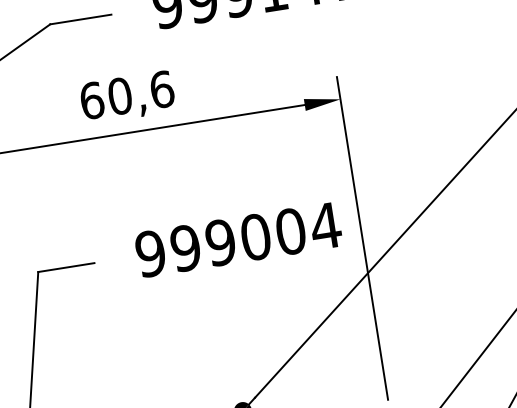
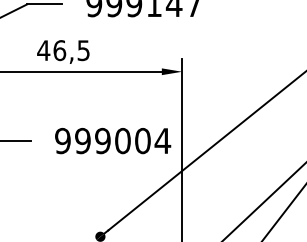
text: (126, 95) -> (63, 50), 60,6 -> 46,5

